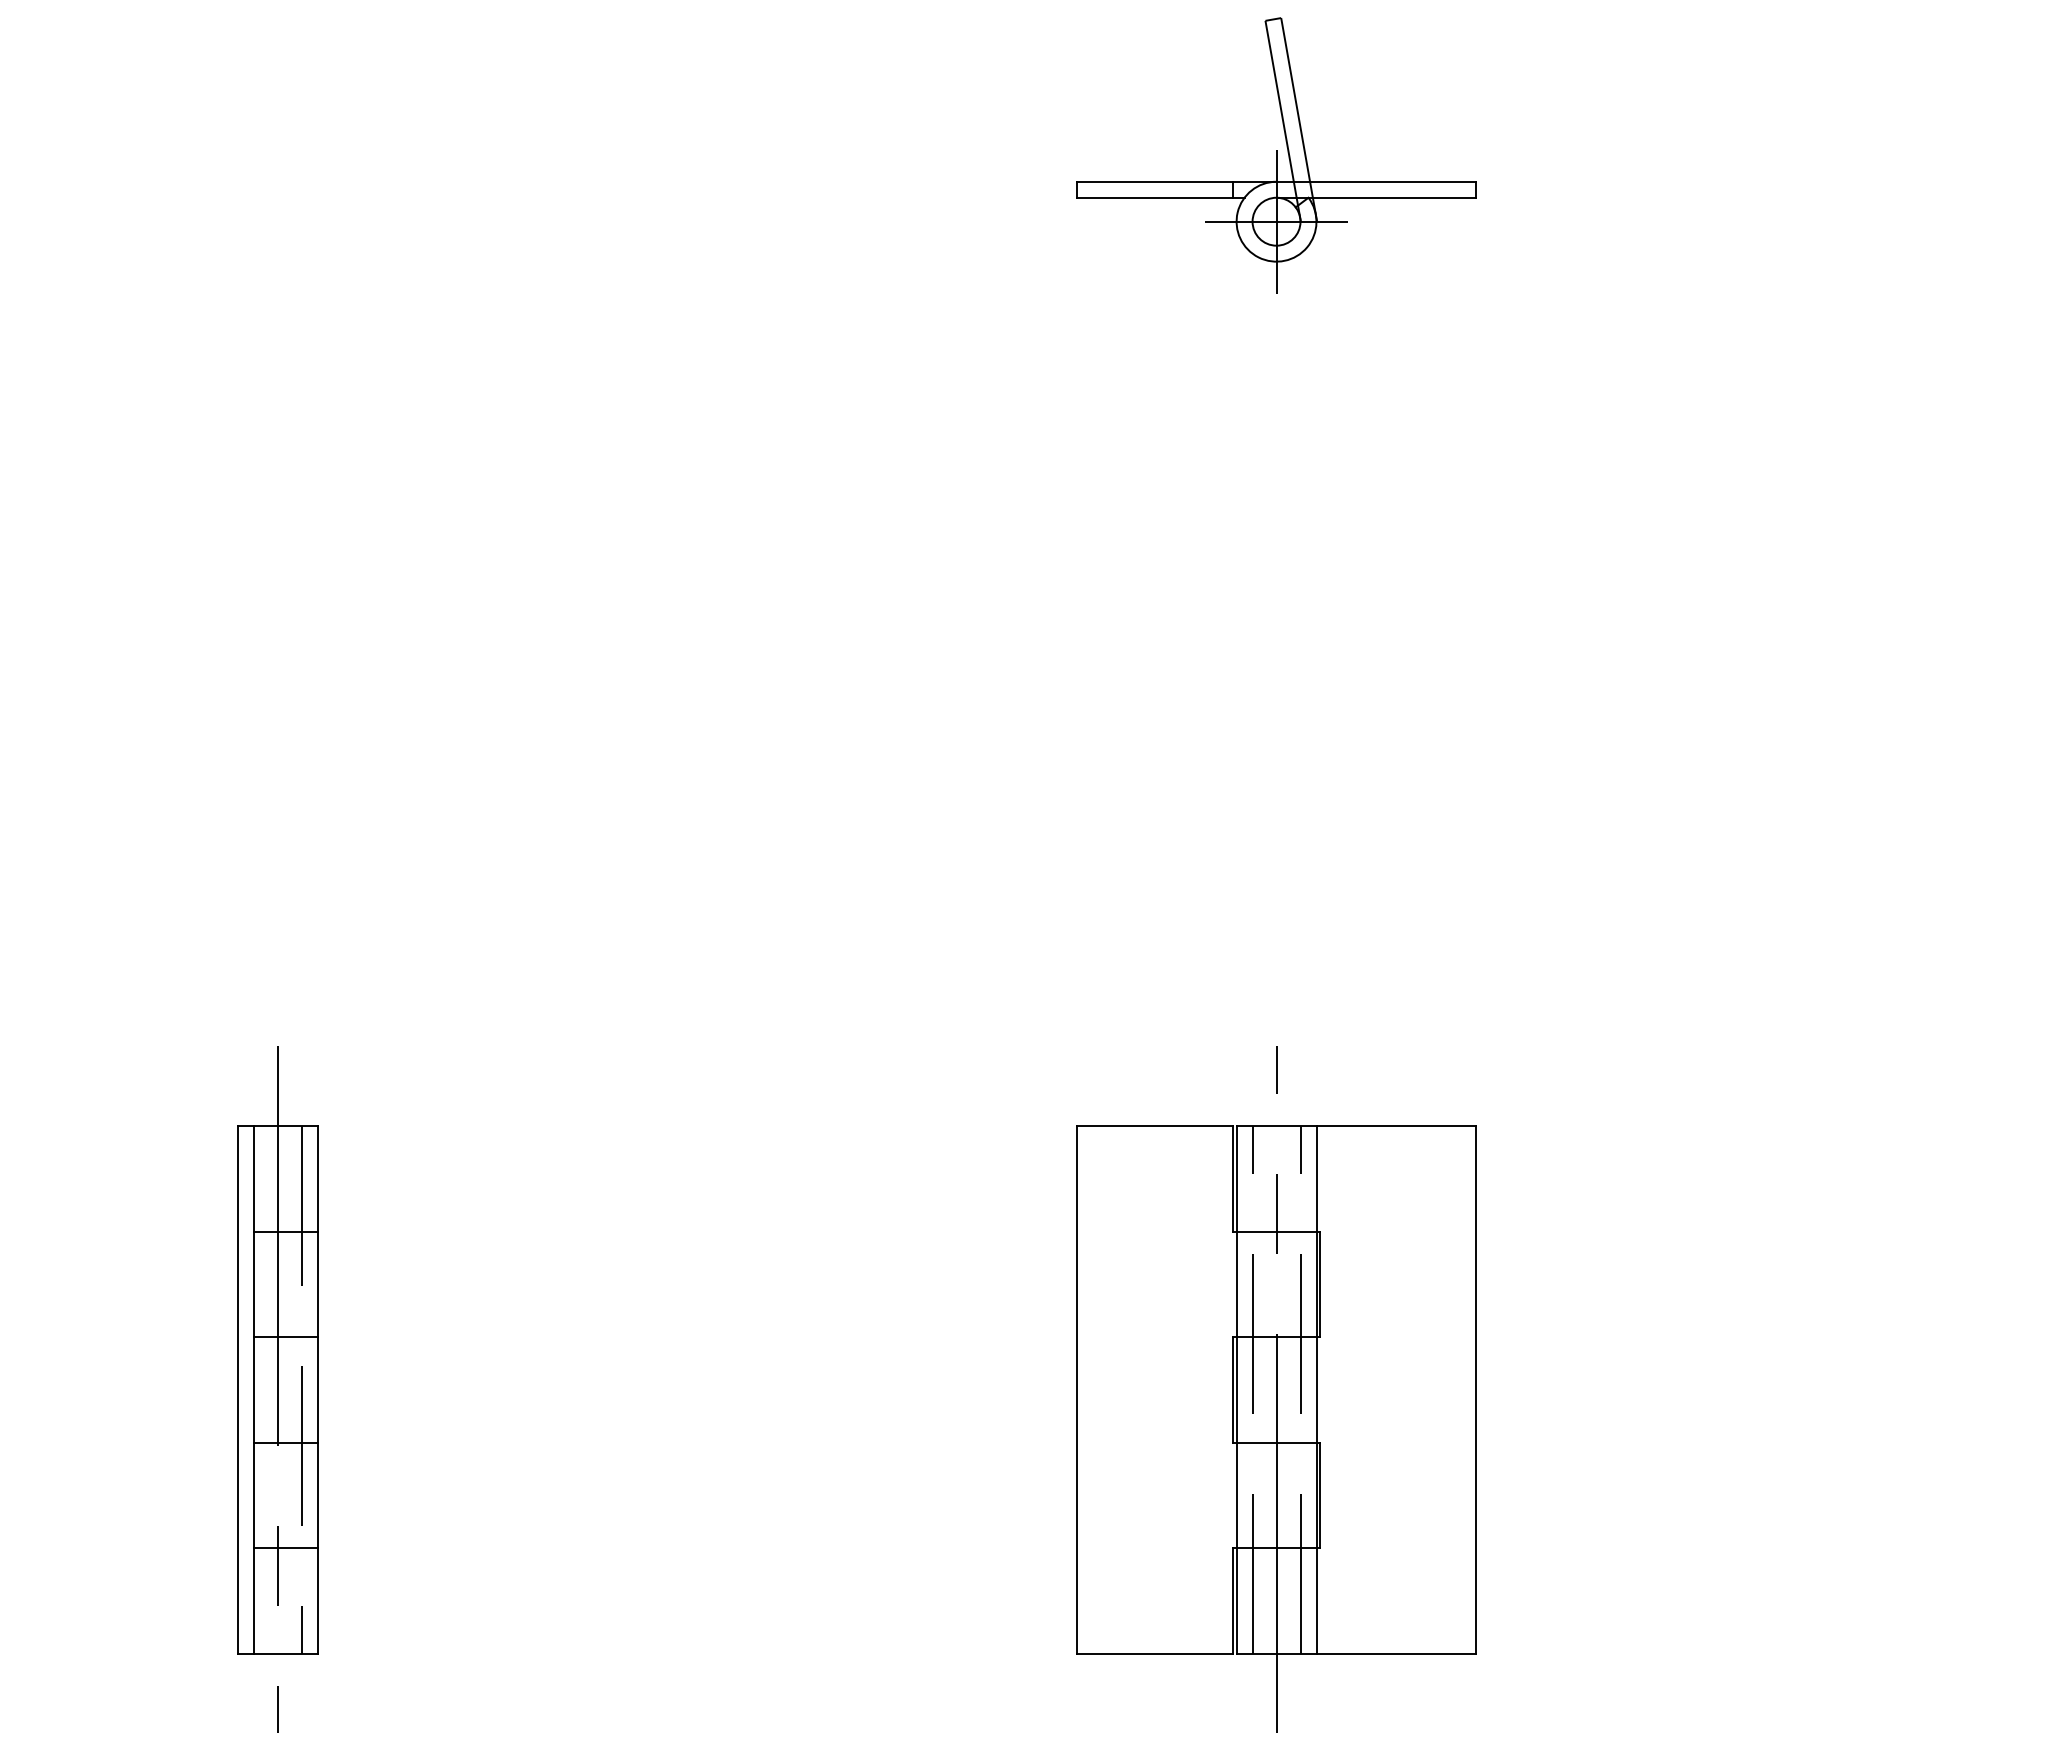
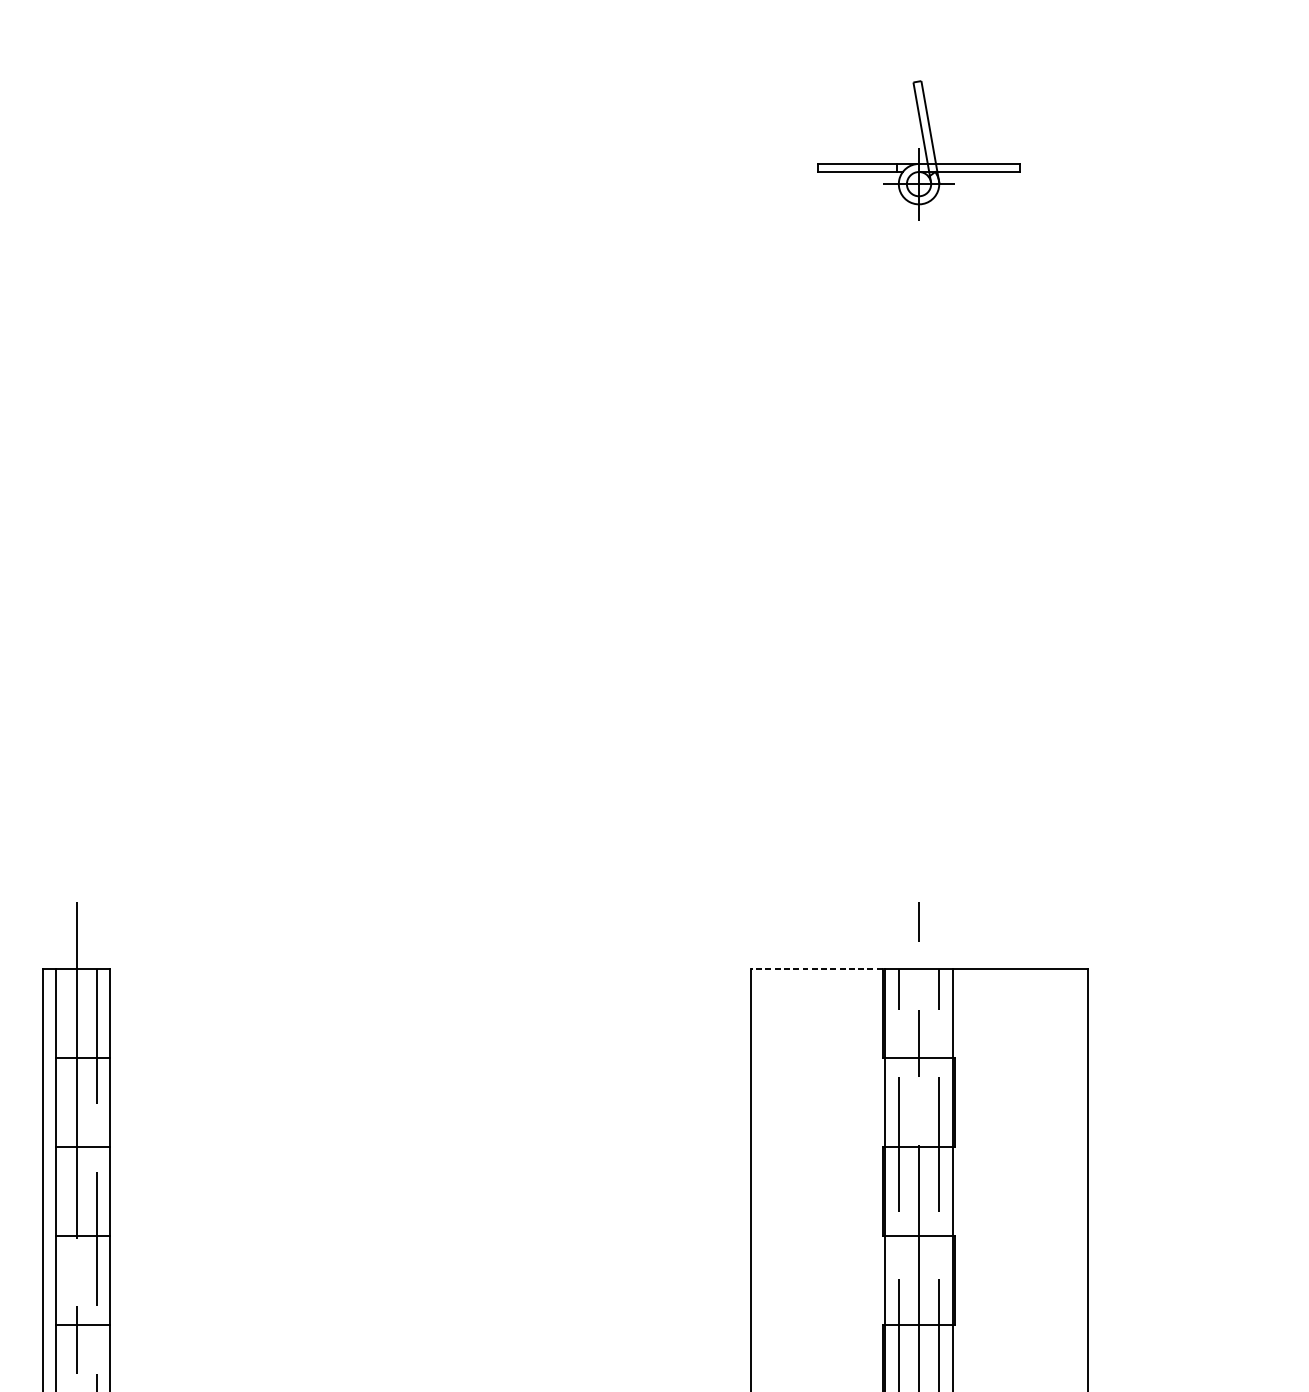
part: (1276, 155) -> (919, 150), size x0.6
line: (1154, 1126) -> (816, 969), solid -> dashed

